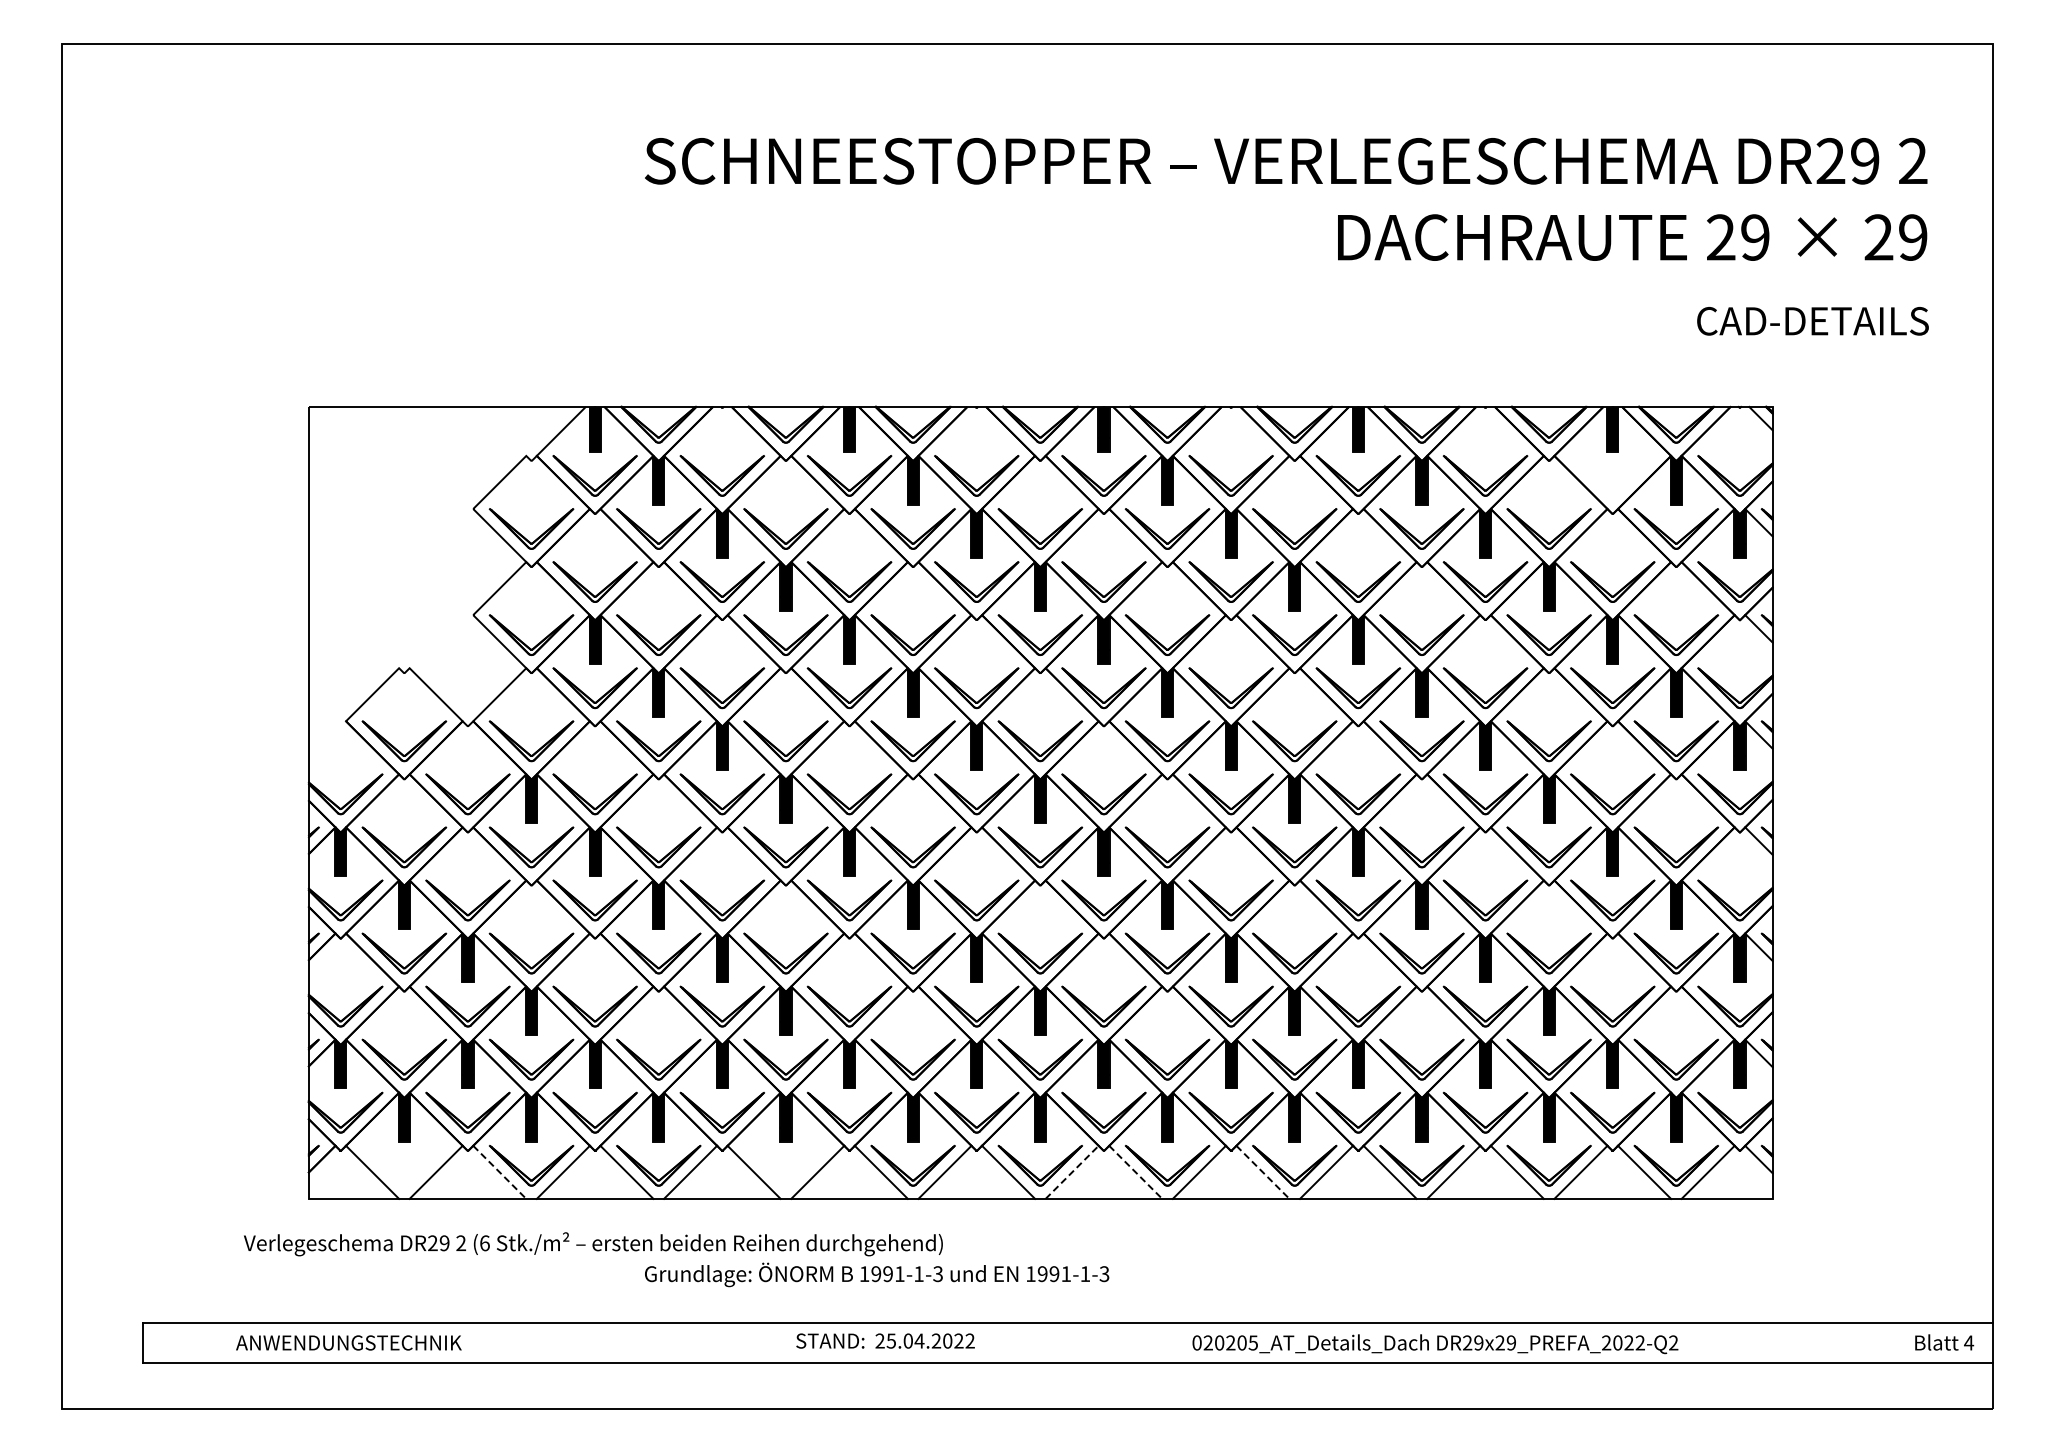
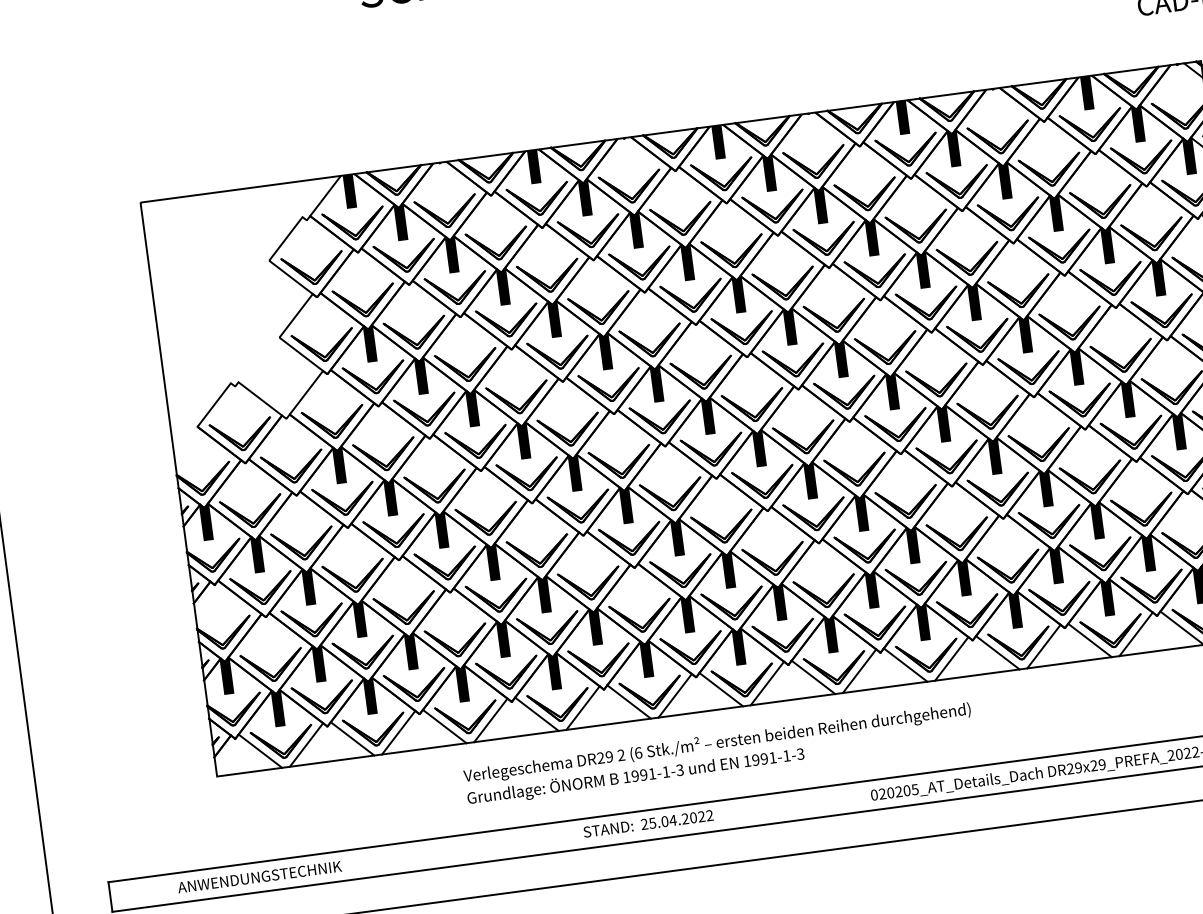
part: (1604, 482) -> (1086, 132), added
part: (396, 1172) -> (277, 748), added
line: (499, 1172) -> (352, 738), dashed -> solid
part: (777, 1172) -> (553, 712), added
line: (1072, 1172) -> (767, 683), dashed -> solid
line: (1135, 1172) -> (813, 677), dashed -> solid
line: (1262, 1172) -> (905, 665), dashed -> solid
text: (593, 1244) -> (717, 743), moved

